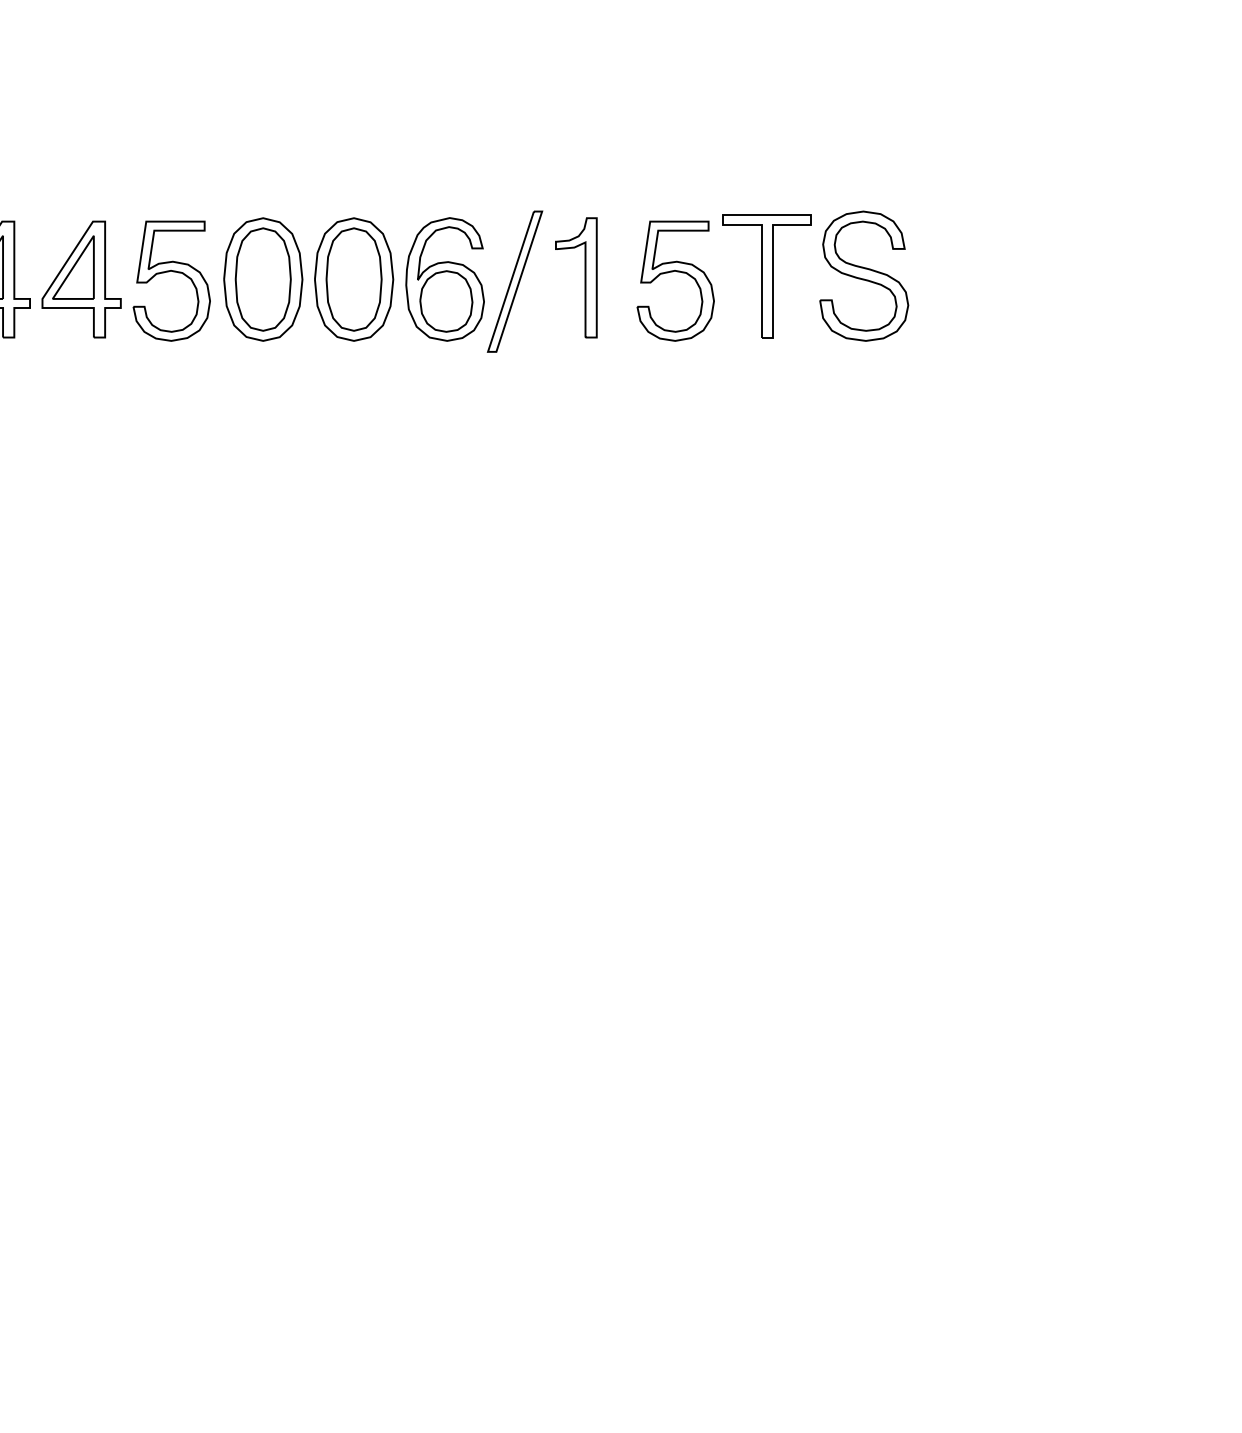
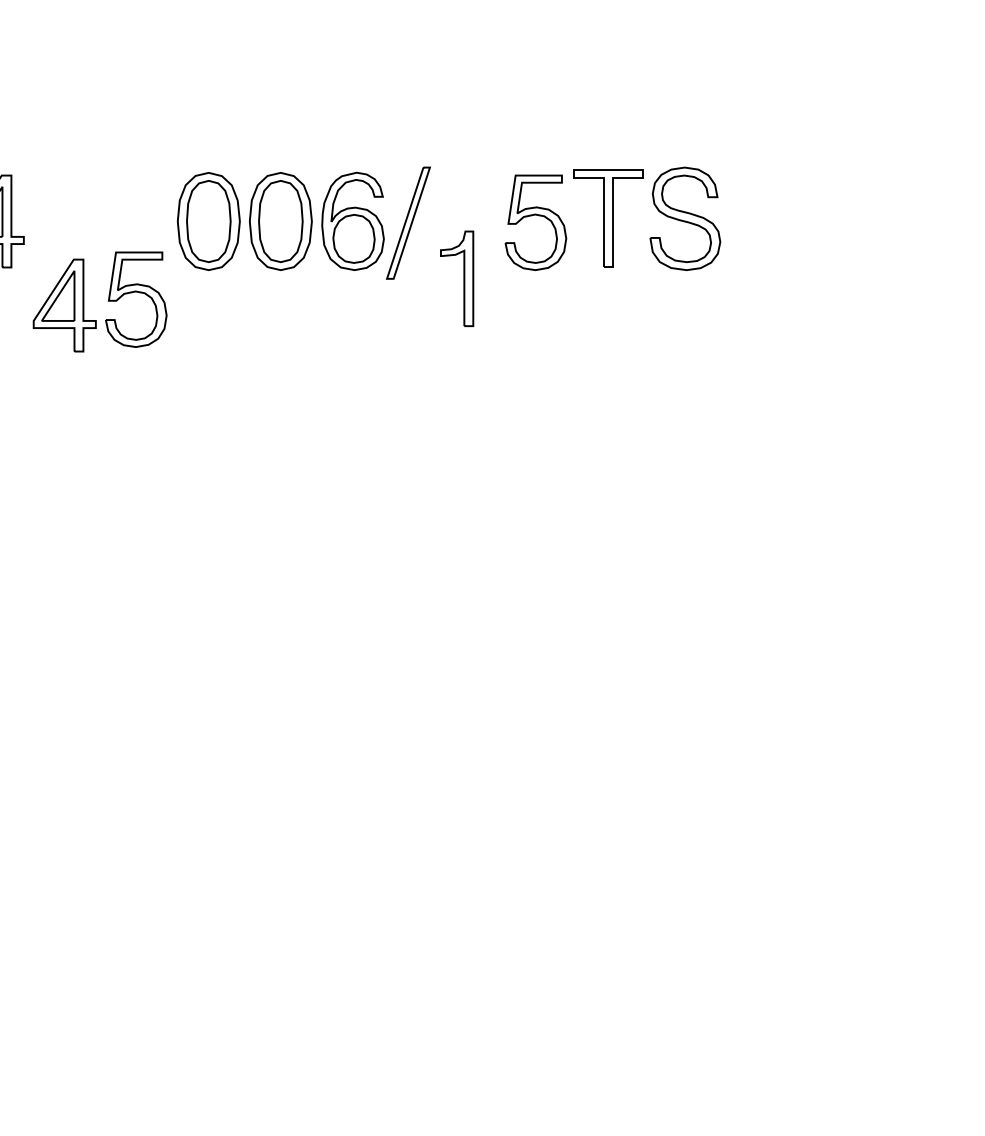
part: (173, 272) -> (137, 292), moved
part: (584, 277) -> (463, 278), moved
part: (81, 279) -> (64, 305), moved

